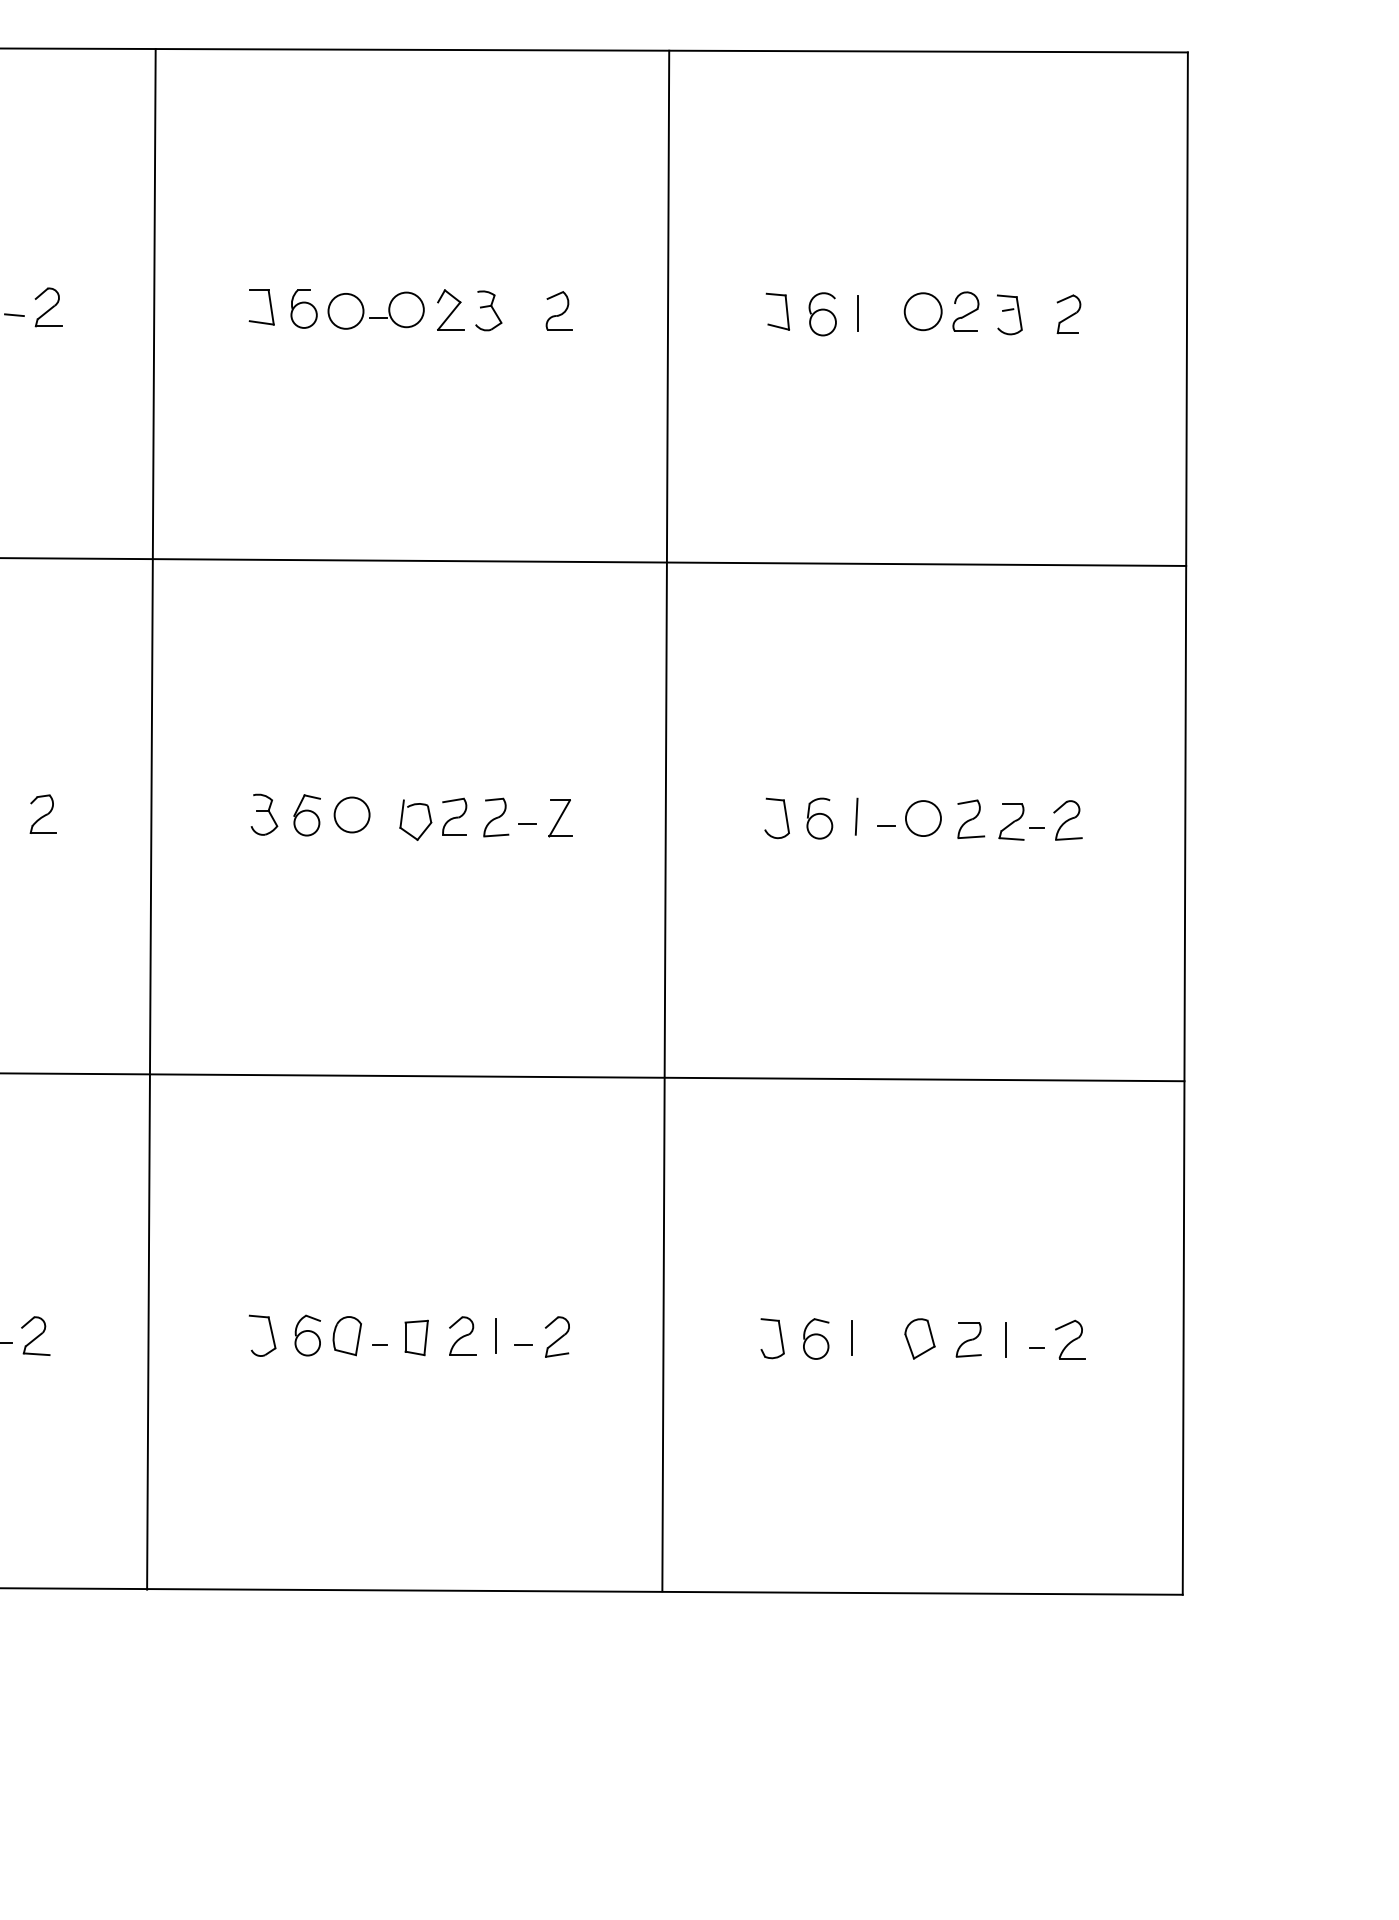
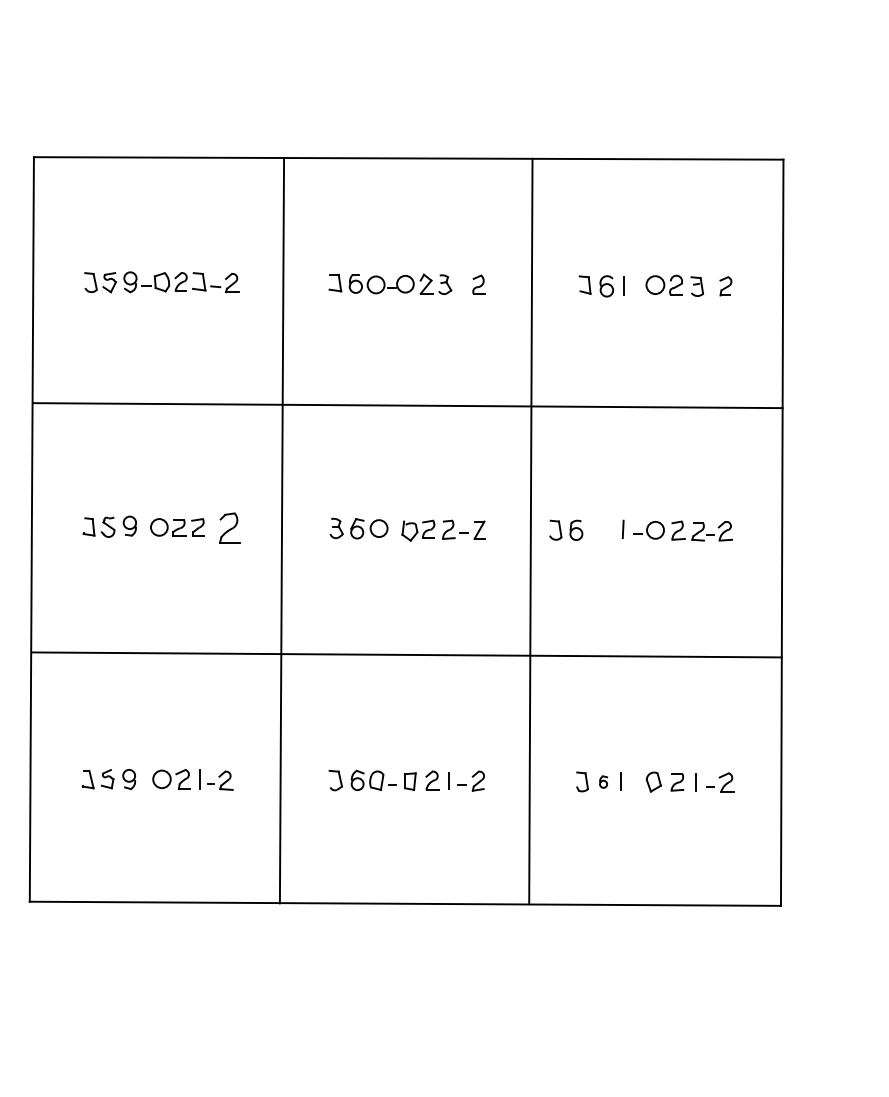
part: (42, 814) -> (229, 528), size x1.6
part: (799, 816) -> (566, 529), moved
part: (815, 1337) -> (603, 781), size x0.6

